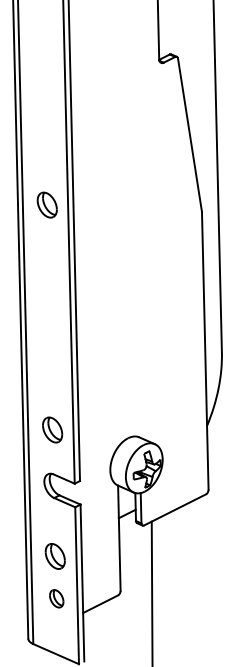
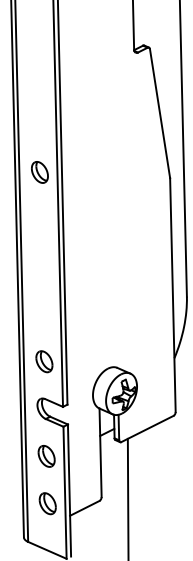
part: (54, 556) -> (45, 456), moved
part: (56, 598) -> (47, 503), size x1.43

